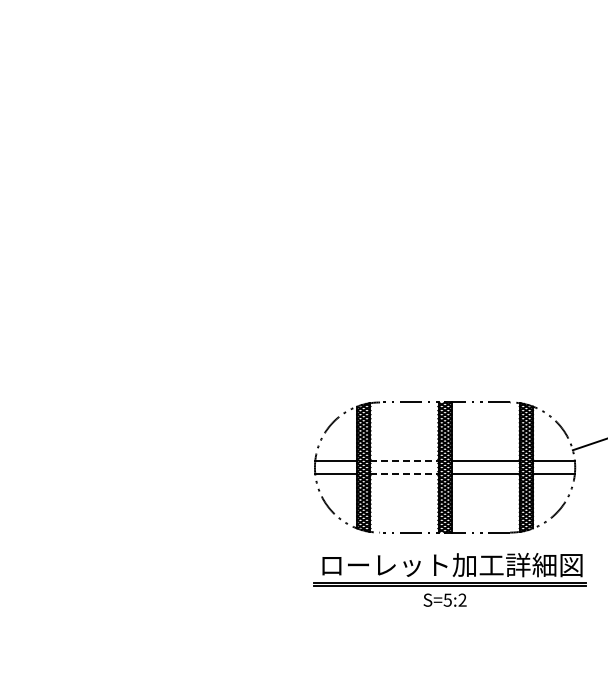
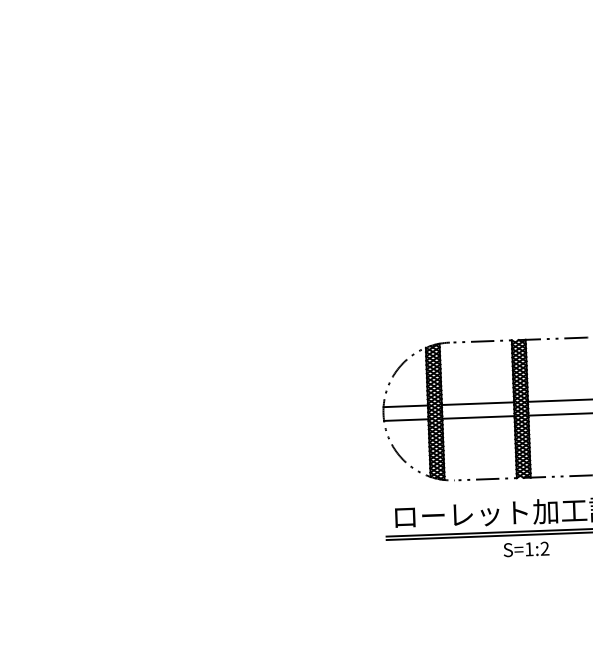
line: (404, 461) -> (478, 404), dashed -> solid
line: (404, 474) -> (478, 417), dashed -> solid
text: (447, 599) -> (528, 548), S=5:2 -> S=1:2

